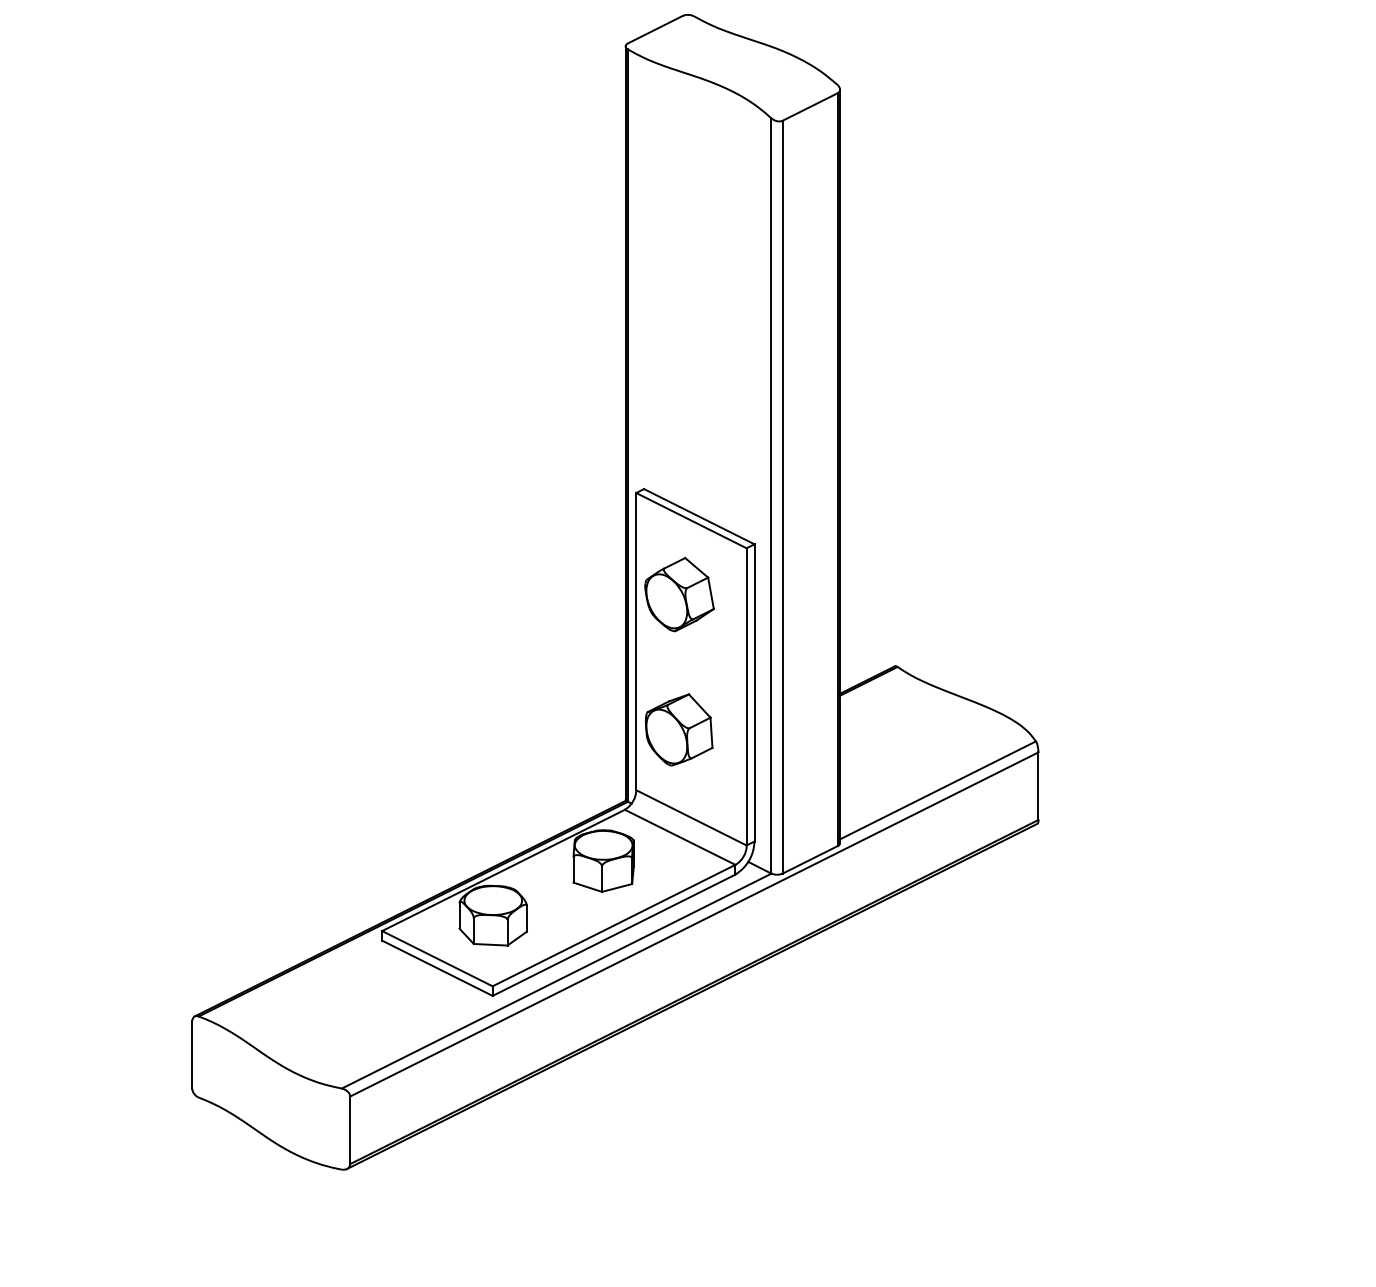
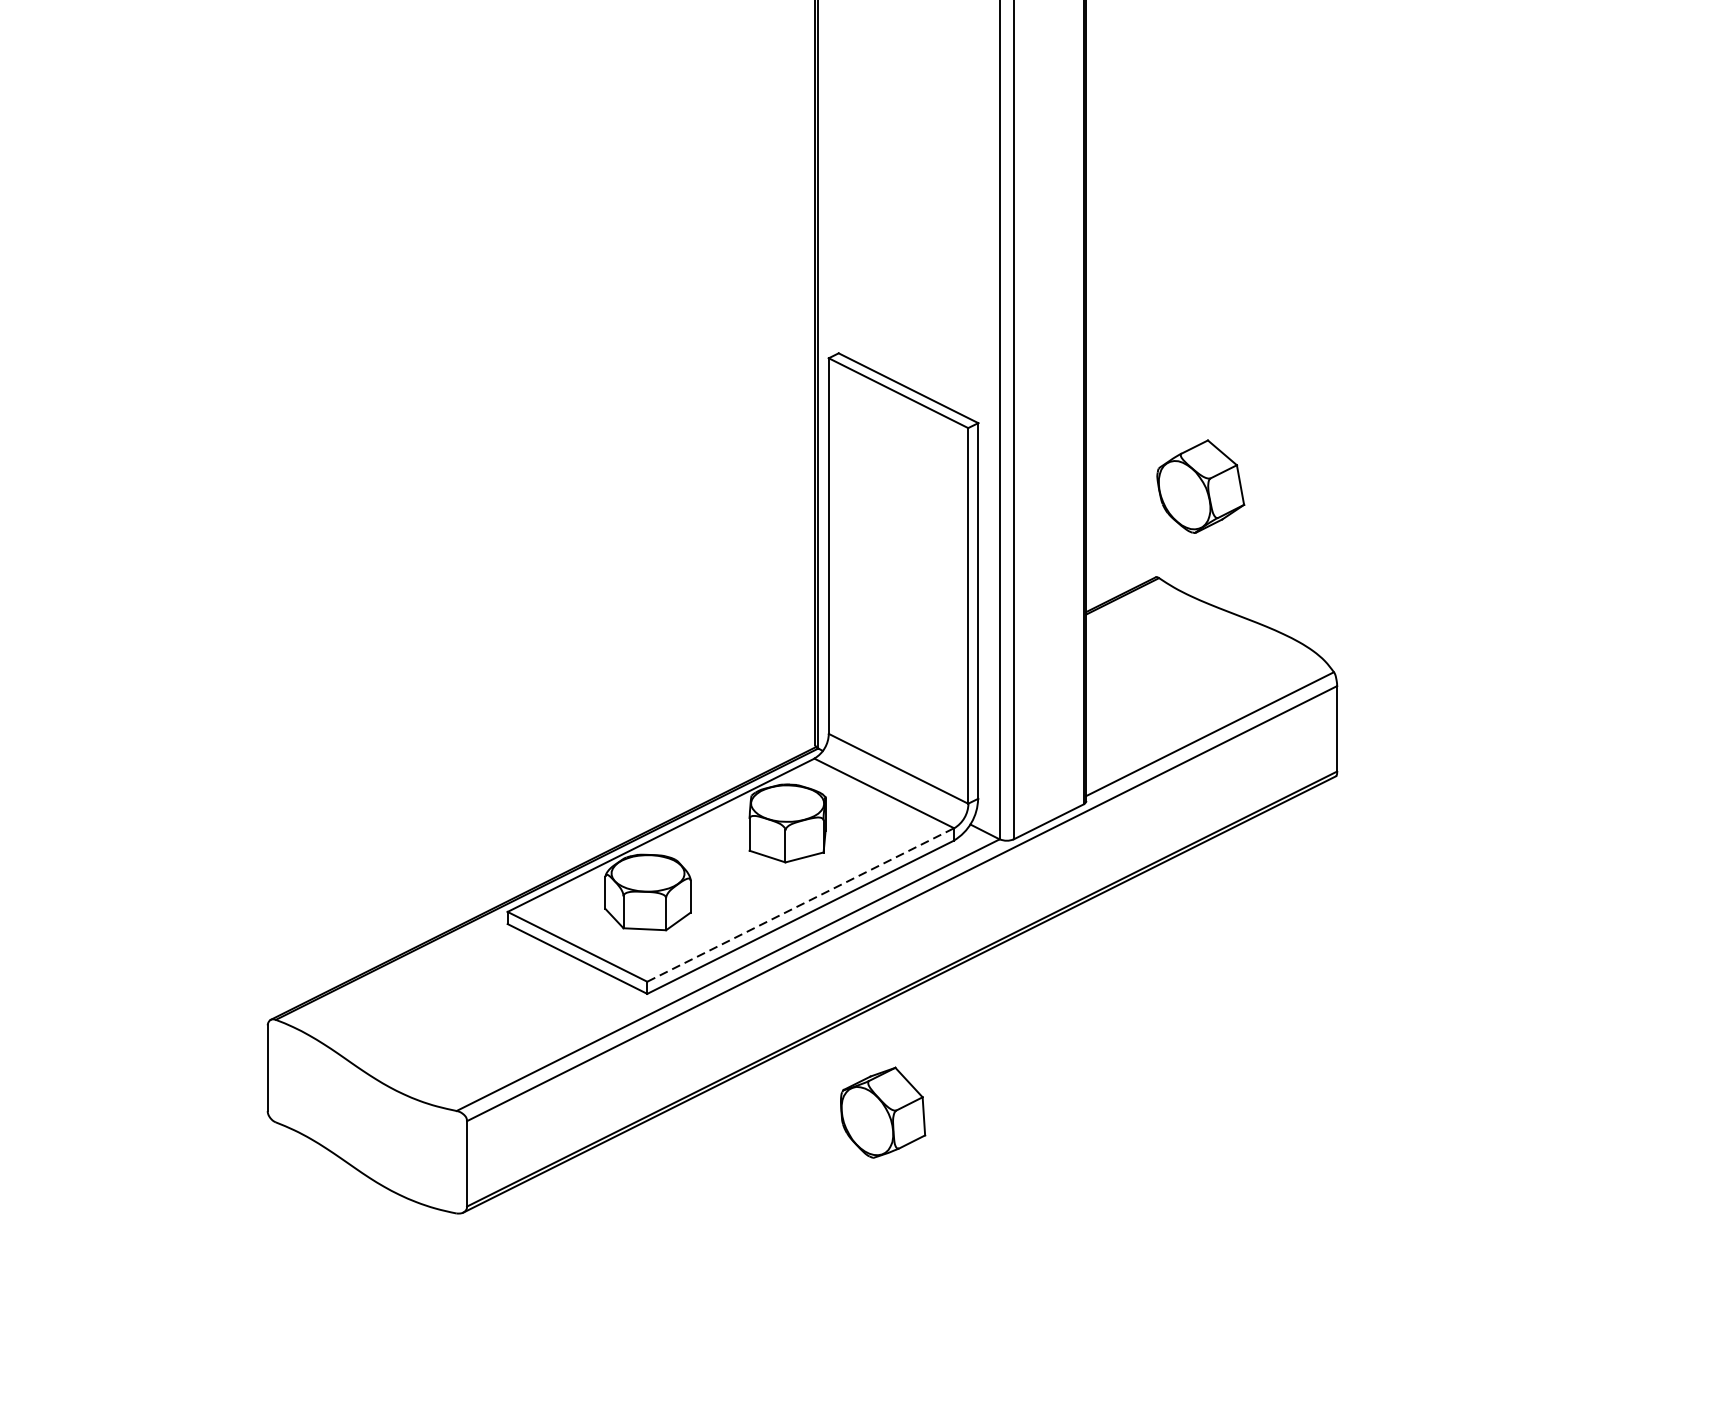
part: (679, 594) -> (1200, 486), moved
part: (679, 729) -> (883, 1112), moved
line: (614, 925) -> (801, 904), solid -> dashed

